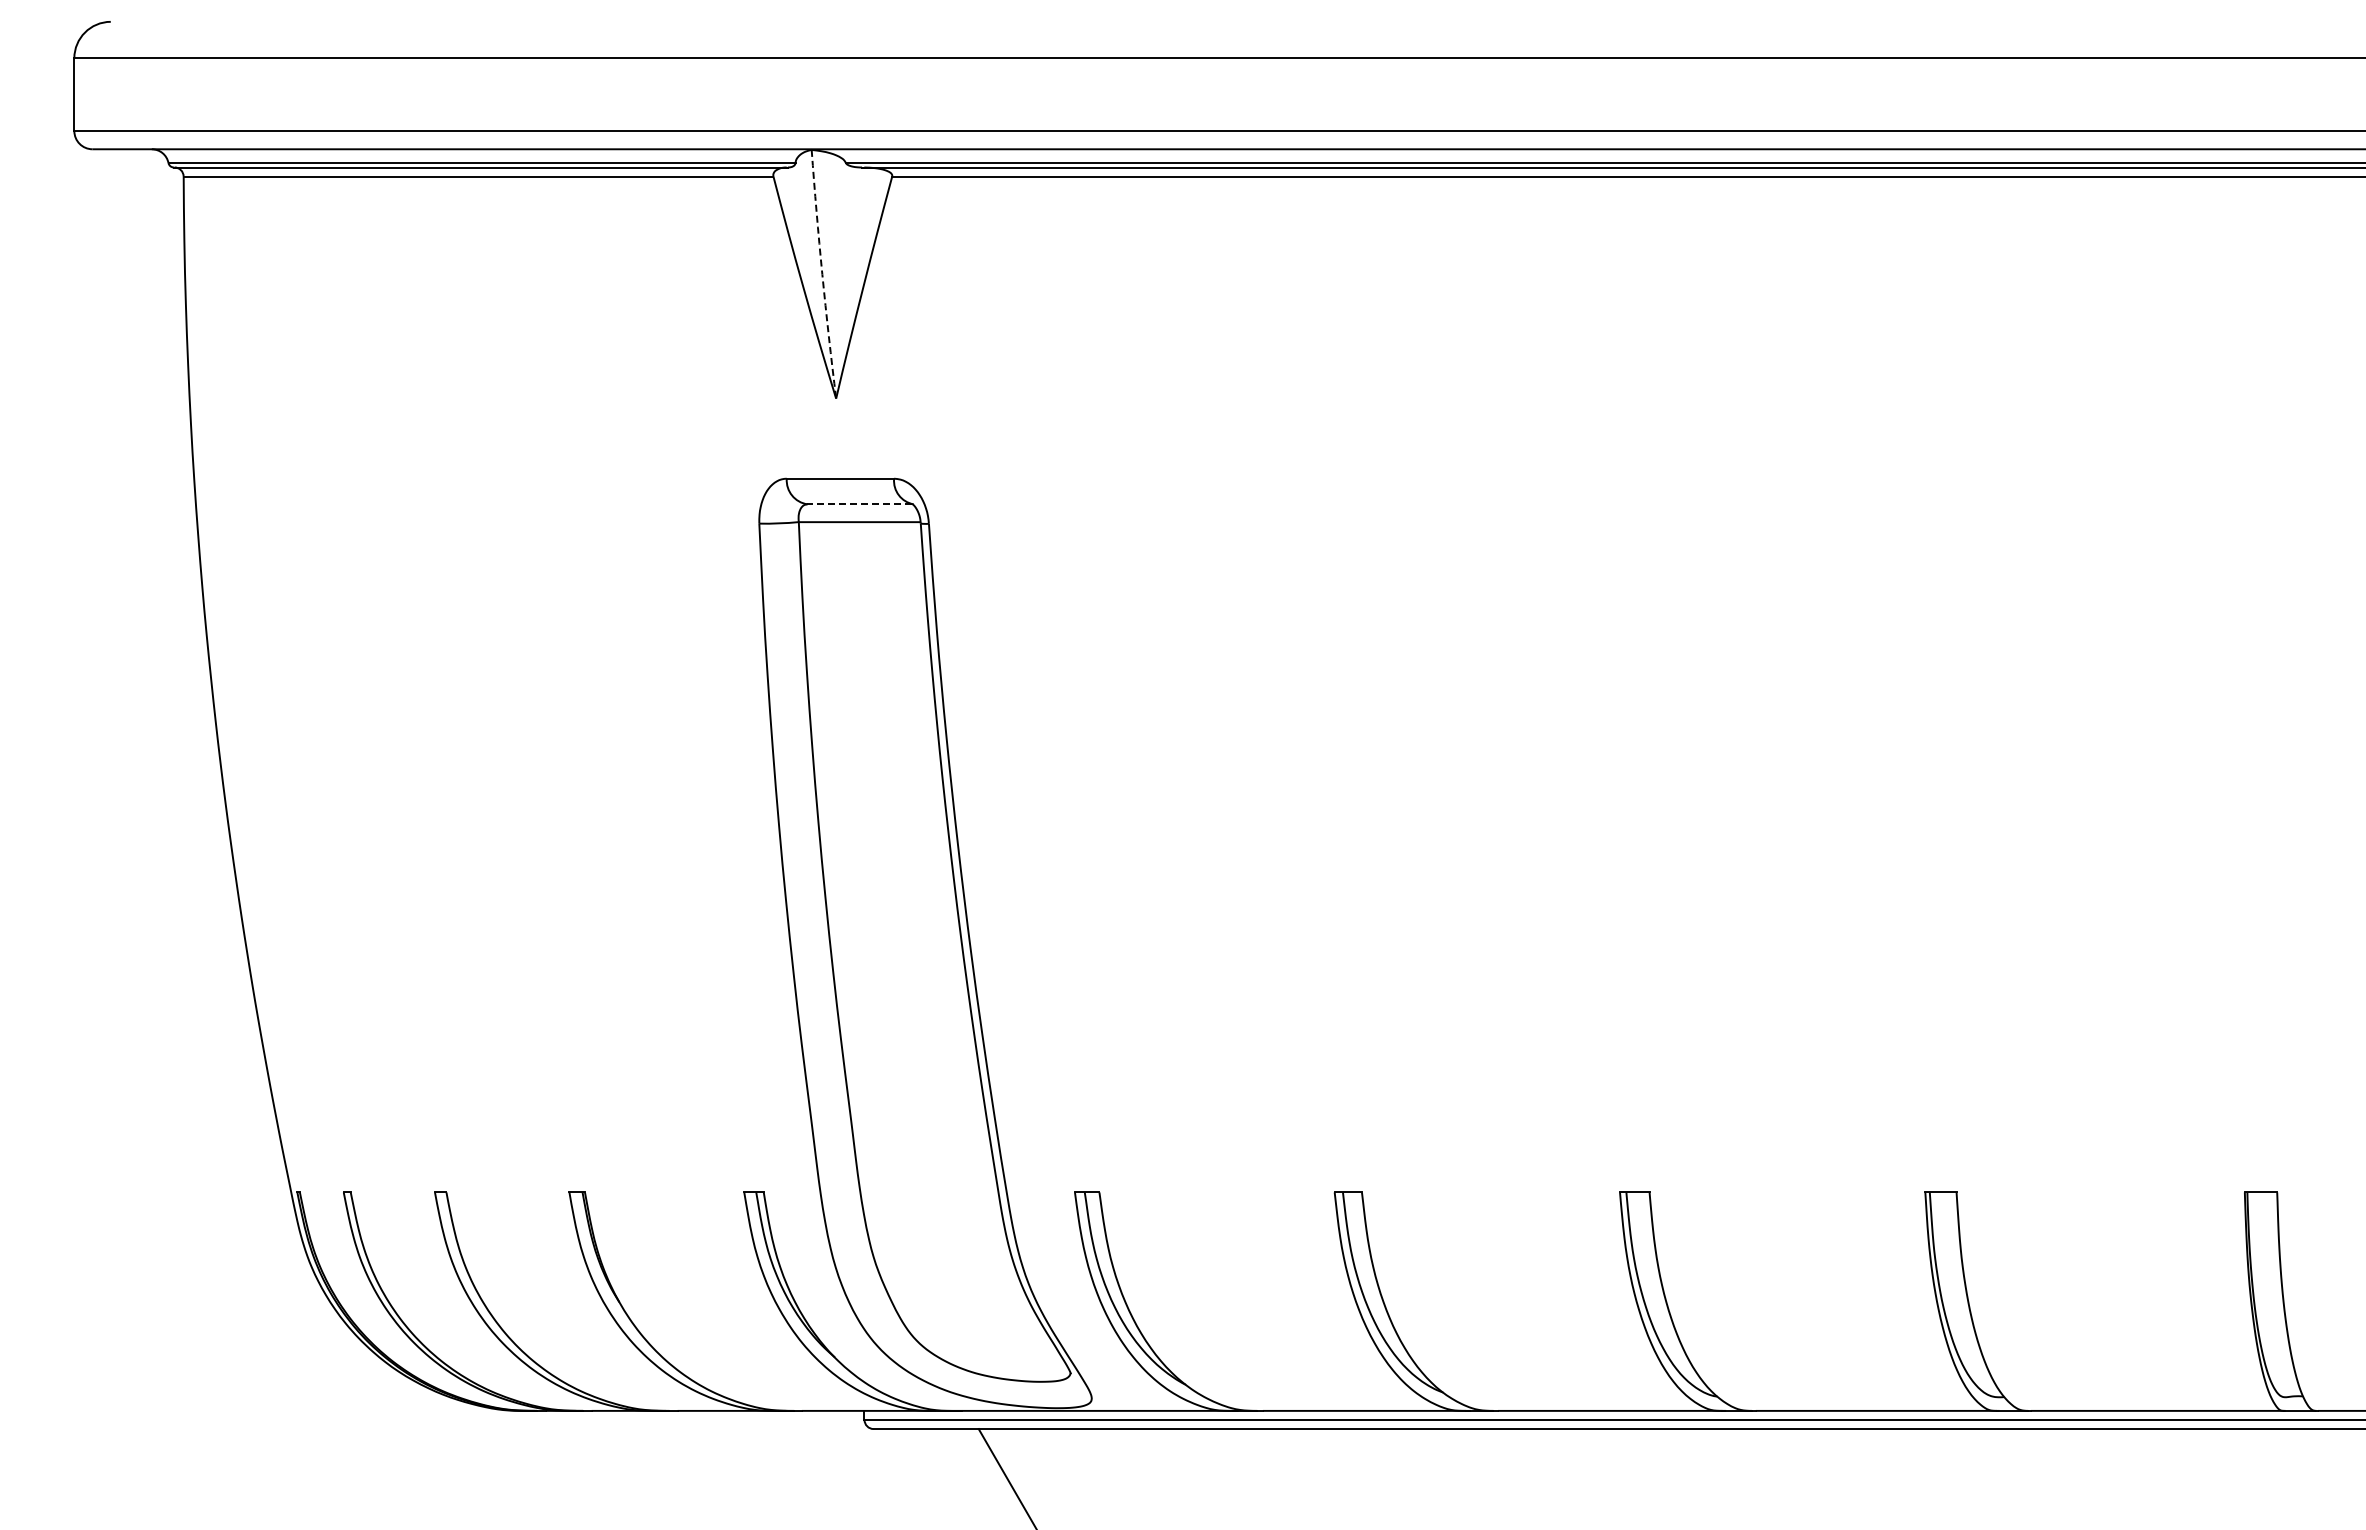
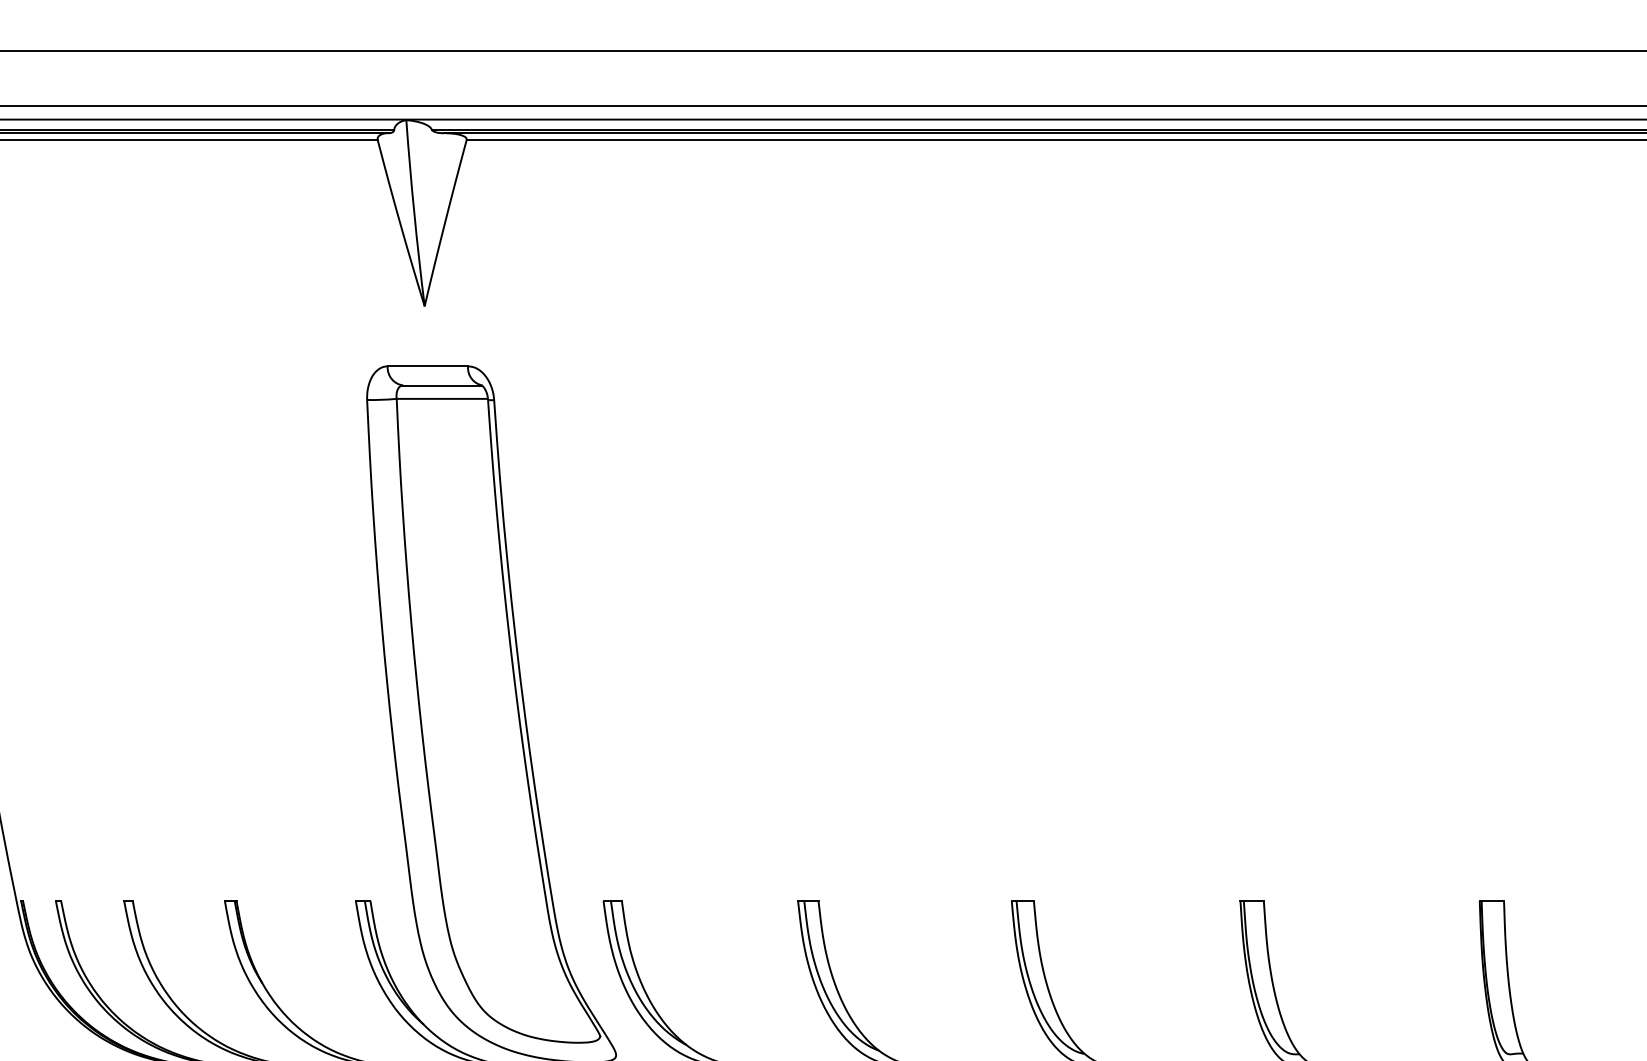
arc: (822, 274) -> (414, 213), dashed -> solid
line: (859, 504) -> (442, 385), dashed -> solid

